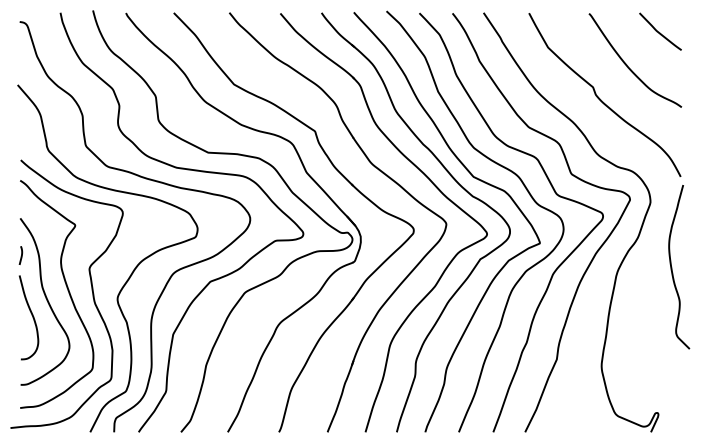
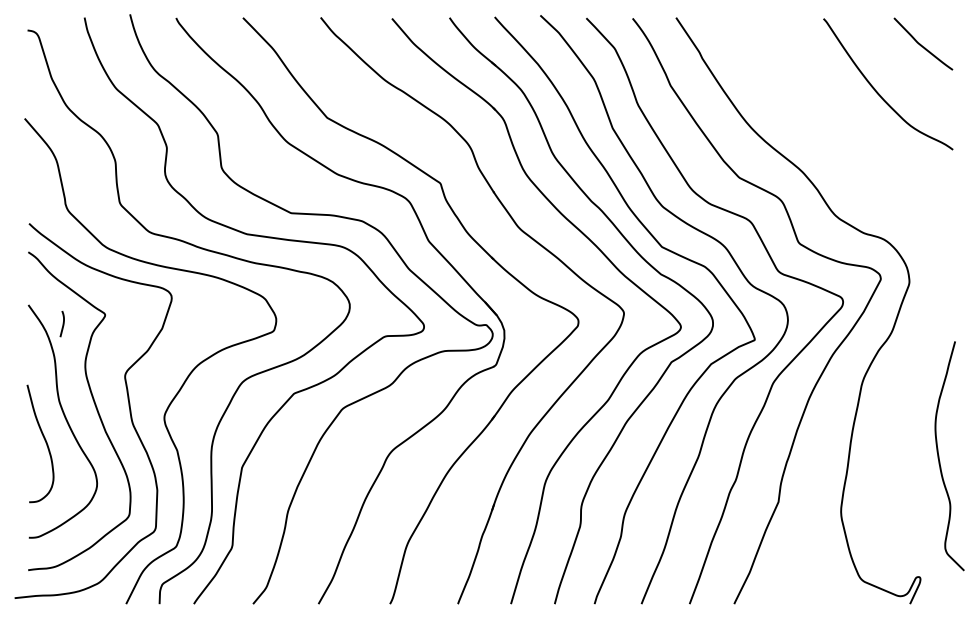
curve: (600, 99) -> (839, 138), removed
curve: (21, 255) -> (62, 324), moved
curve: (672, 267) -> (939, 456), moved

